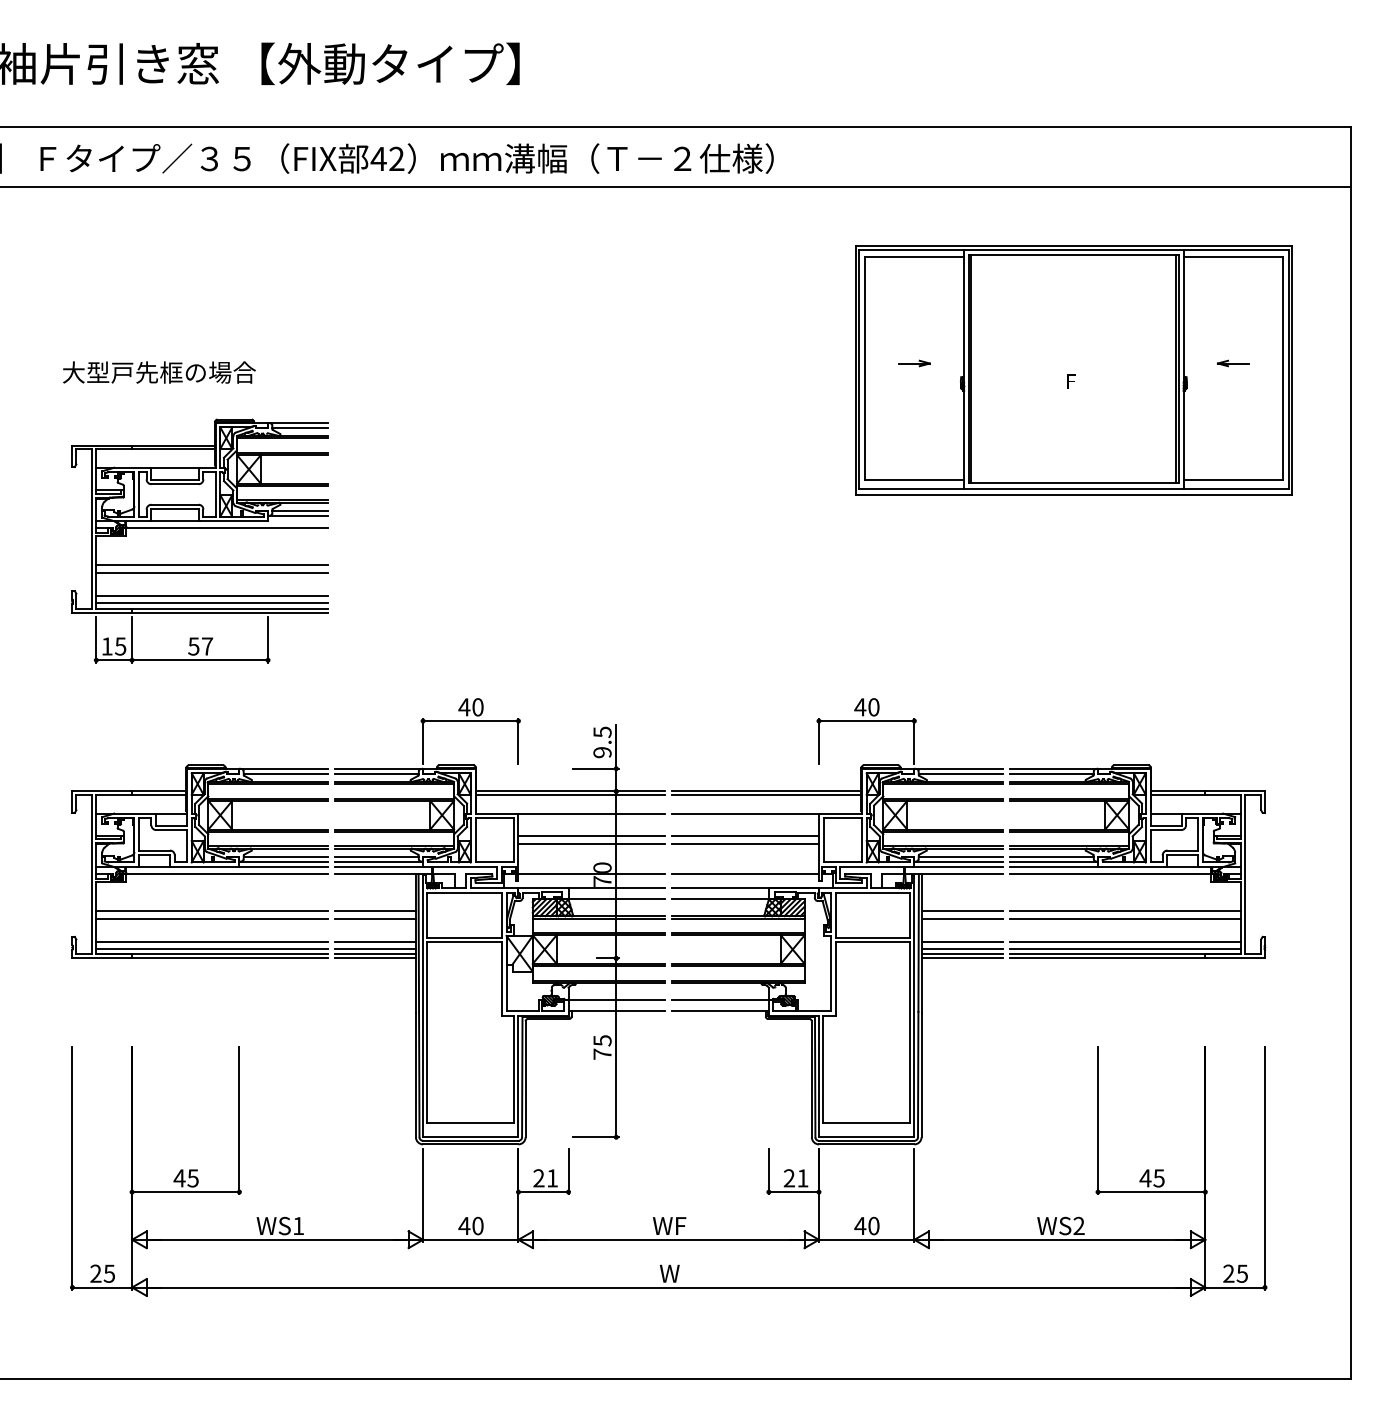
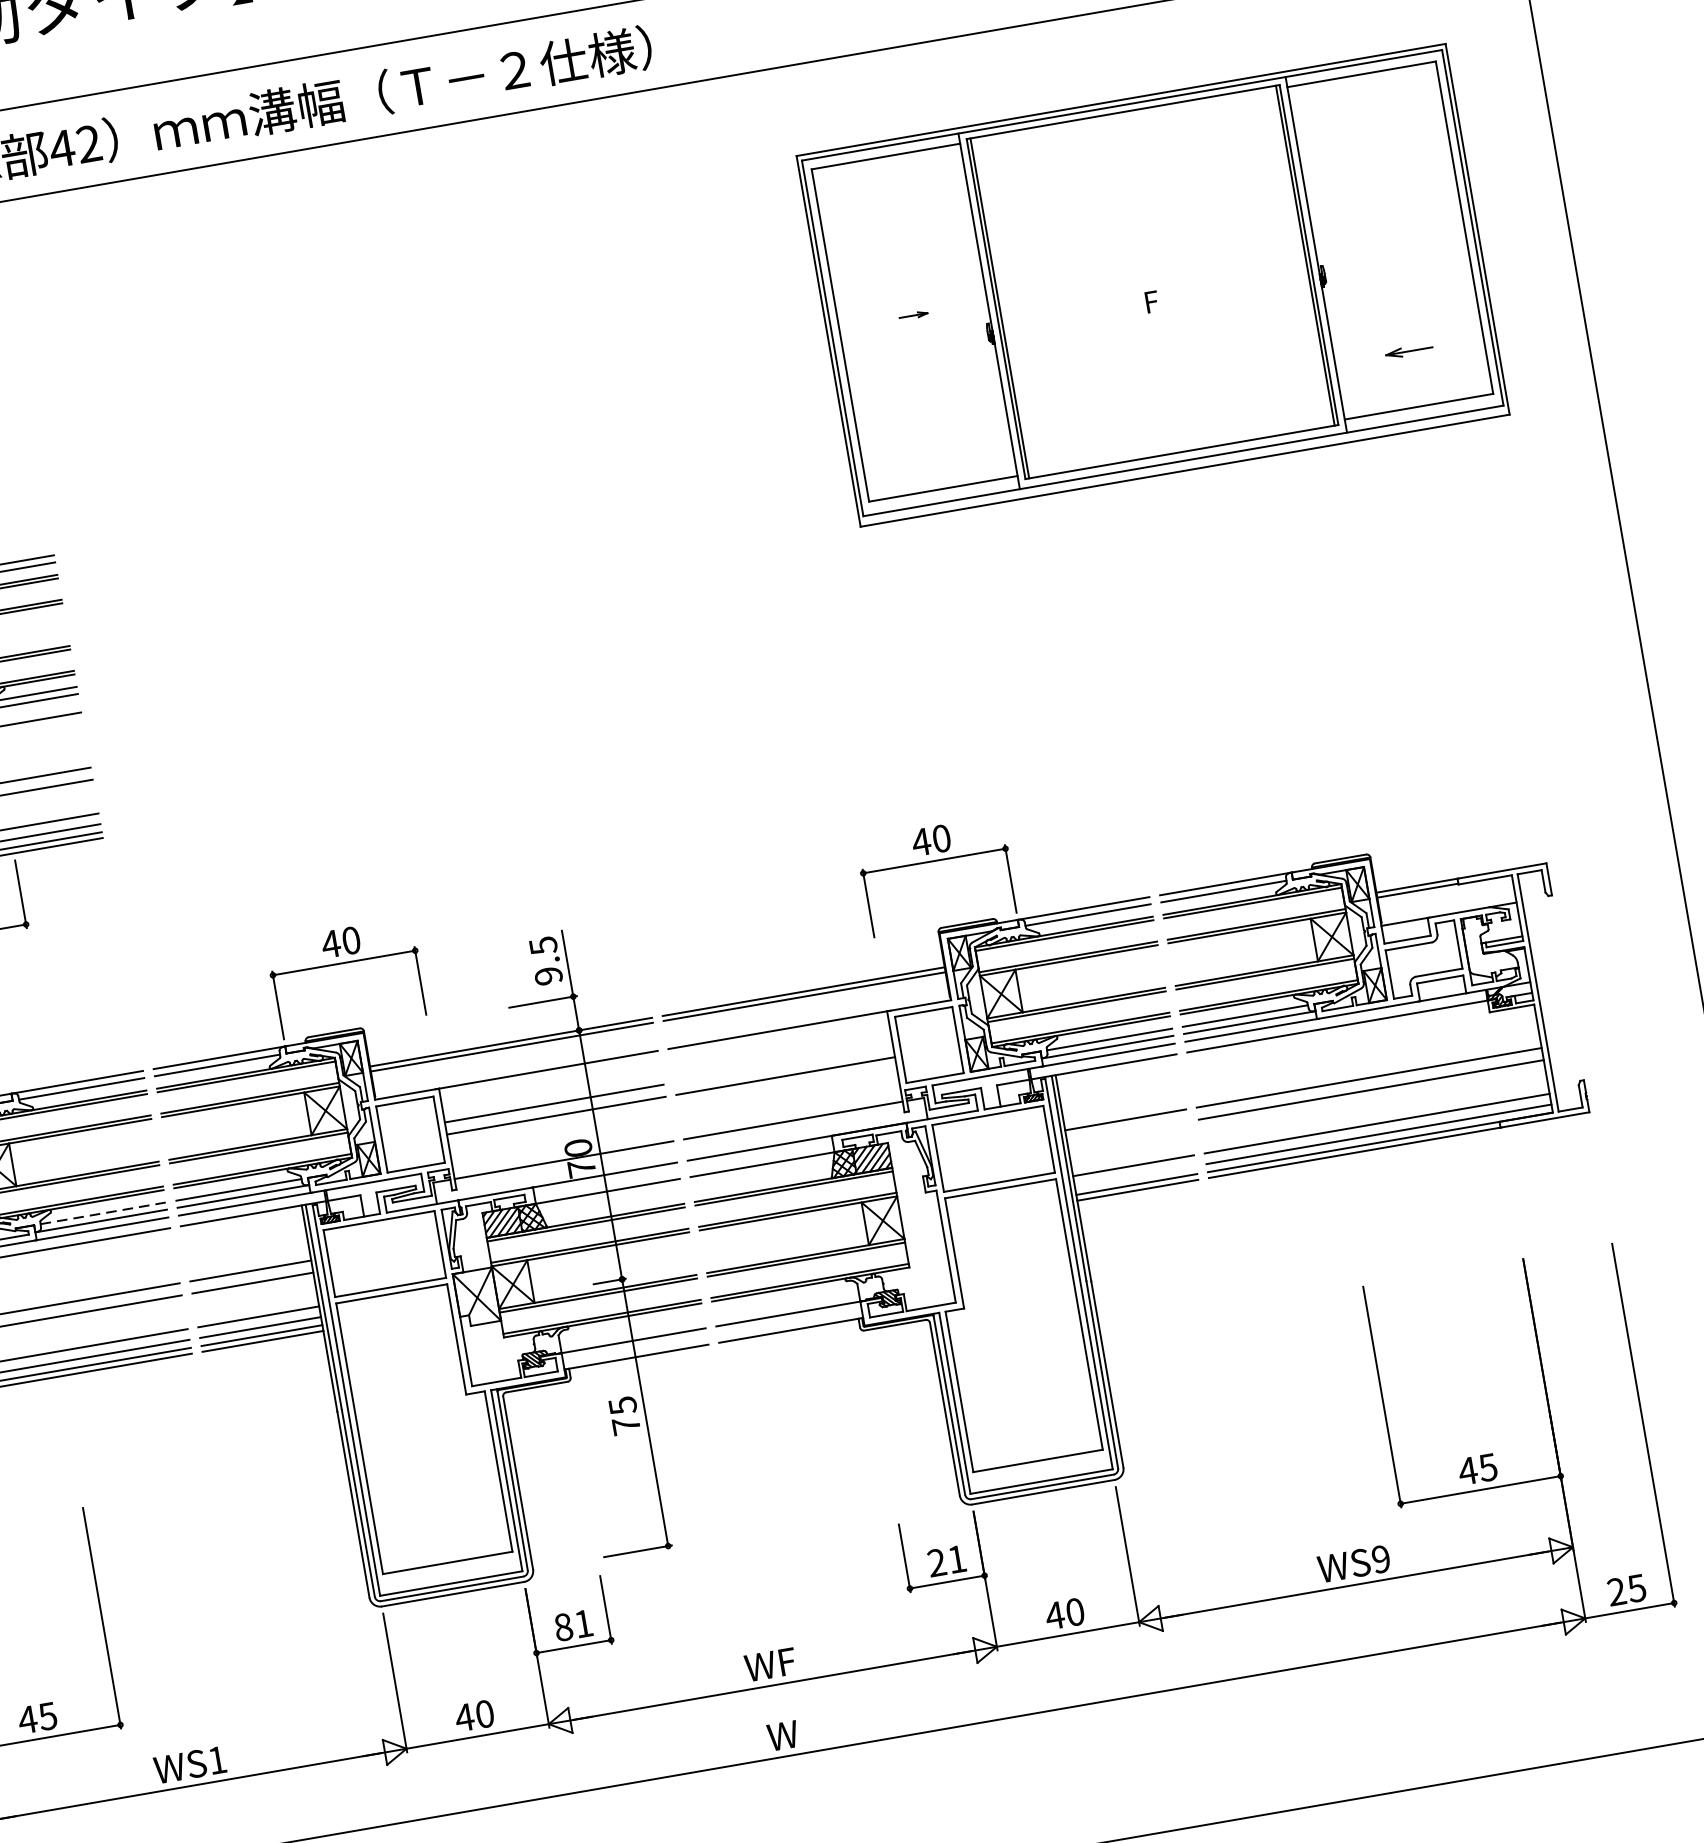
part: (914, 363) -> (913, 315), size x0.6
part: (1233, 363) -> (1409, 351), moved
line: (745, 836) -> (783, 1064), removed
line: (285, 857) -> (102, 1214), solid -> dashed
line: (961, 919) -> (1126, 1132), removed
line: (961, 949) -> (1134, 1177), removed
text: (538, 1178) -> (562, 1627), 21 -> 81
text: (1078, 1226) -> (1380, 1560), WS2 -> WS9

